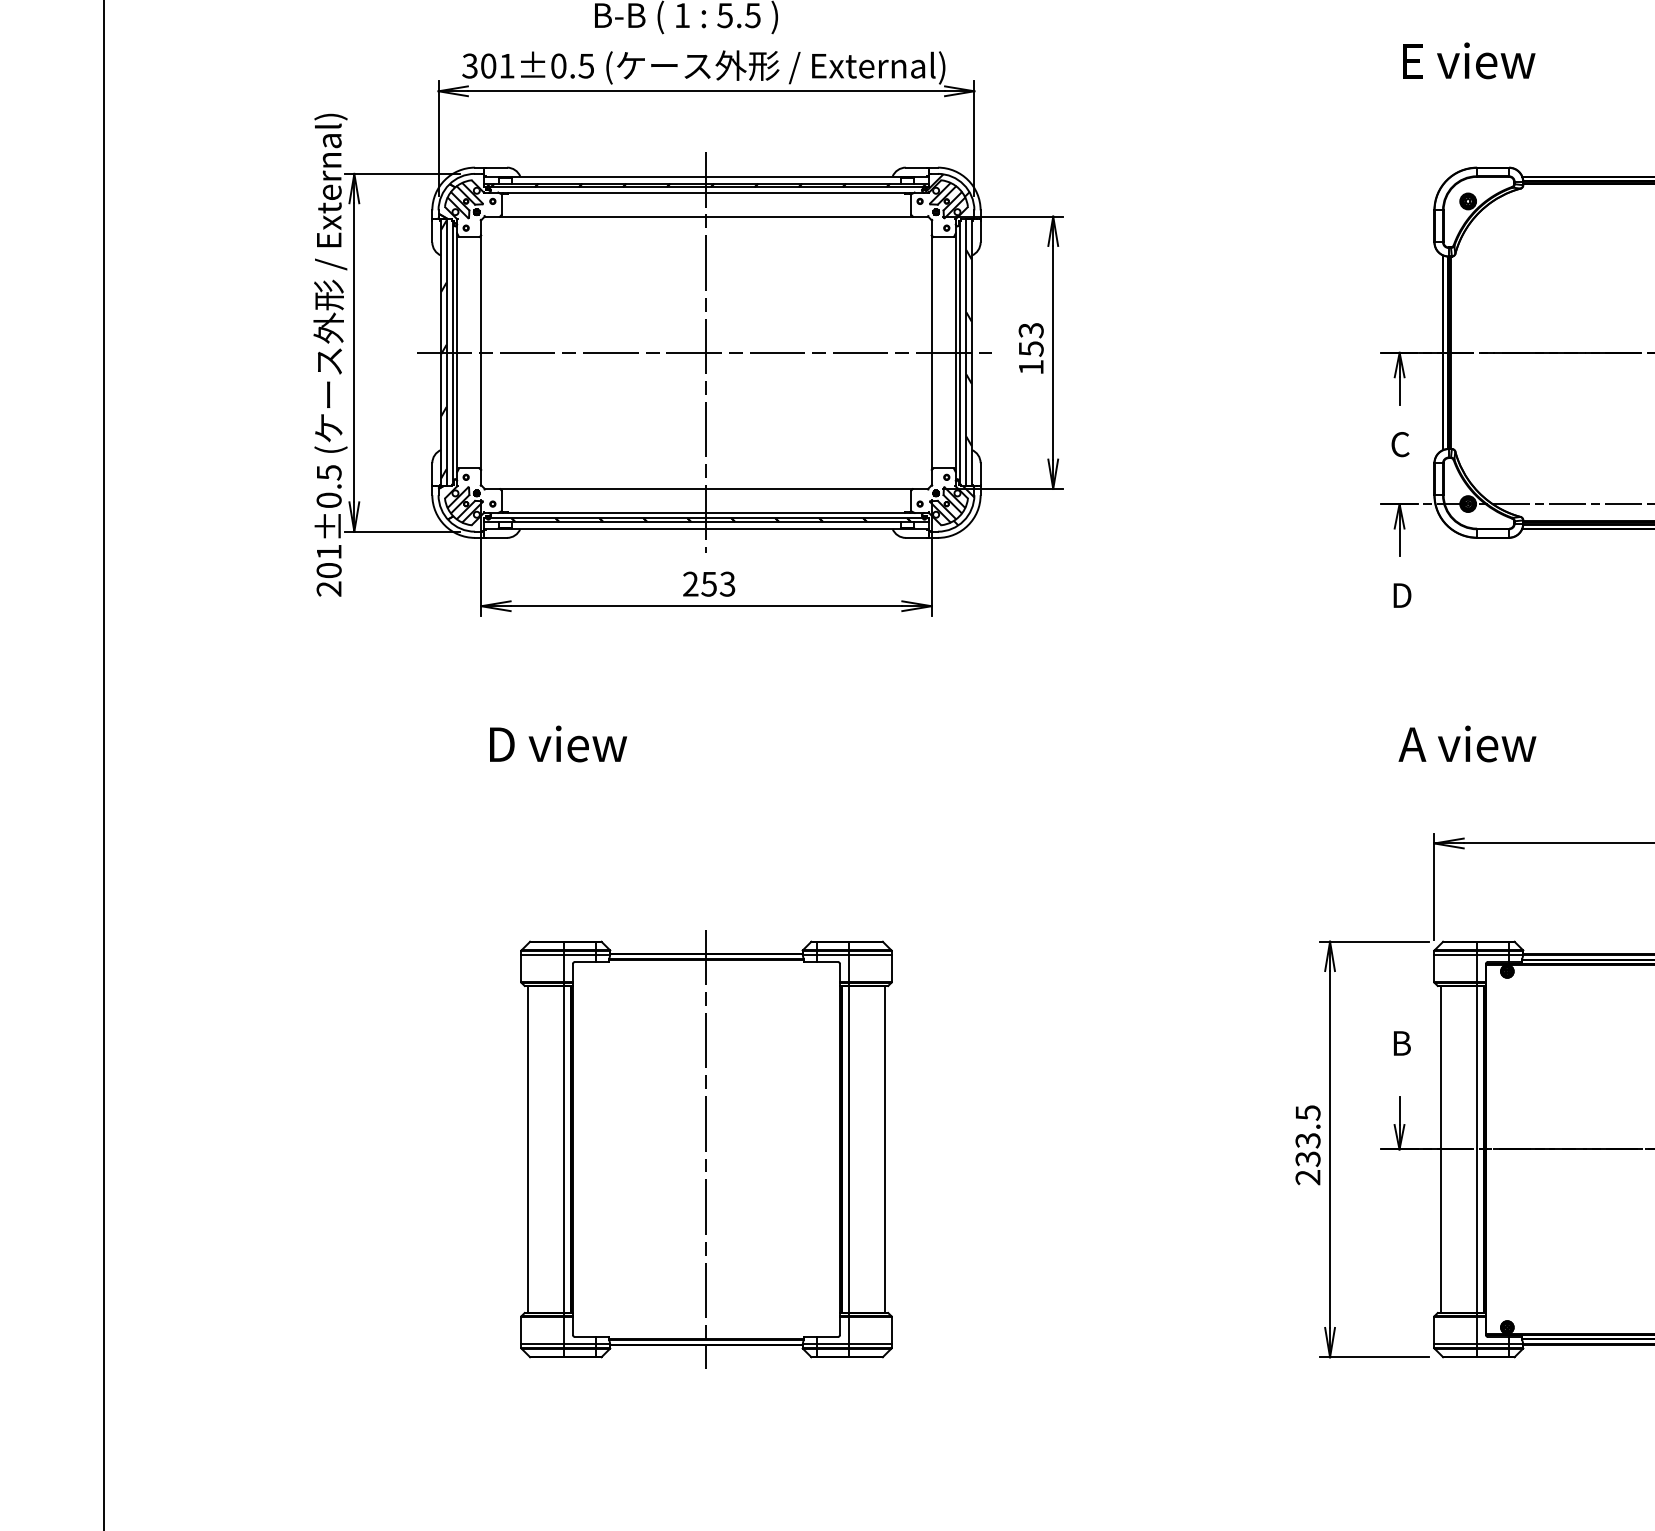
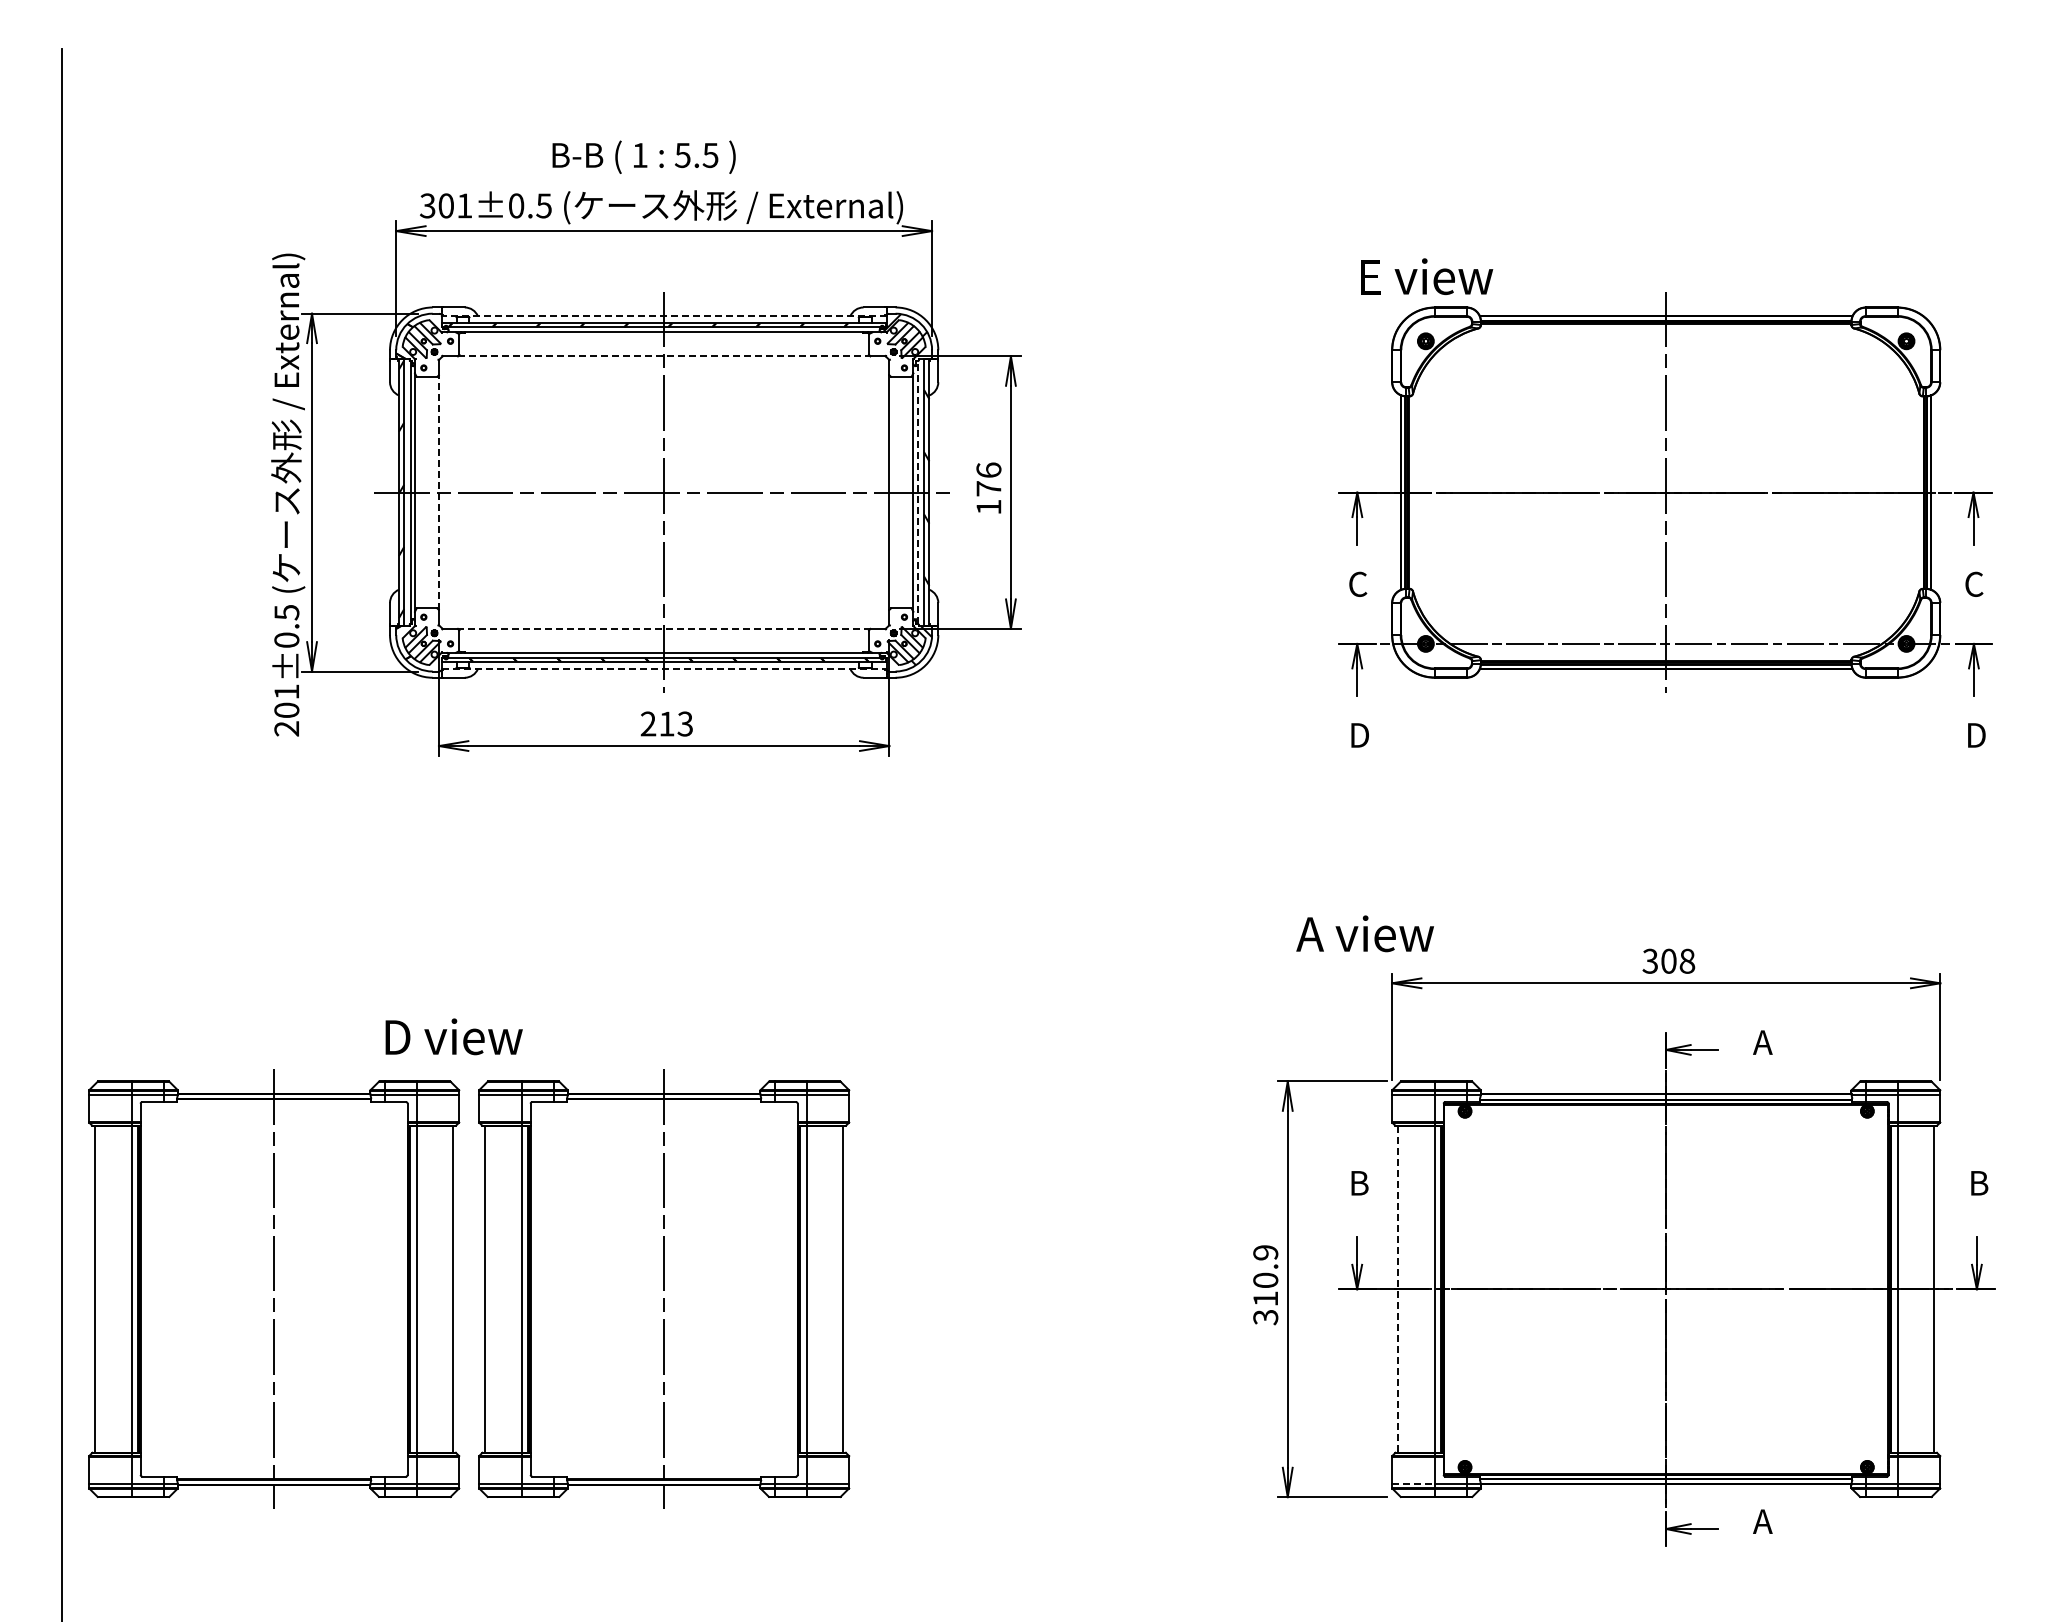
text: (1469, 60) -> (1427, 276), moved
line: (706, 176) -> (664, 316), solid -> dashed
line: (706, 216) -> (664, 356), solid -> dashed
text: (1030, 339) -> (988, 479), 153 -> 176
line: (480, 352) -> (438, 492), solid -> dashed
line: (959, 352) -> (917, 492), solid -> dashed
line: (706, 488) -> (664, 628), solid -> dashed
line: (706, 528) -> (664, 668), solid -> dashed
text: (708, 583) -> (666, 723), 253 -> 213
text: (557, 743) -> (453, 1036), moved
text: (1466, 743) -> (1364, 933), moved
text: (1307, 1145) -> (1265, 1285), 233.5 -> 310.9
part: (316, 1148) -> (274, 1288), added
line: (1440, 1149) -> (1398, 1289), solid -> dashed
line: (1455, 1343) -> (1413, 1483), solid -> dashed

